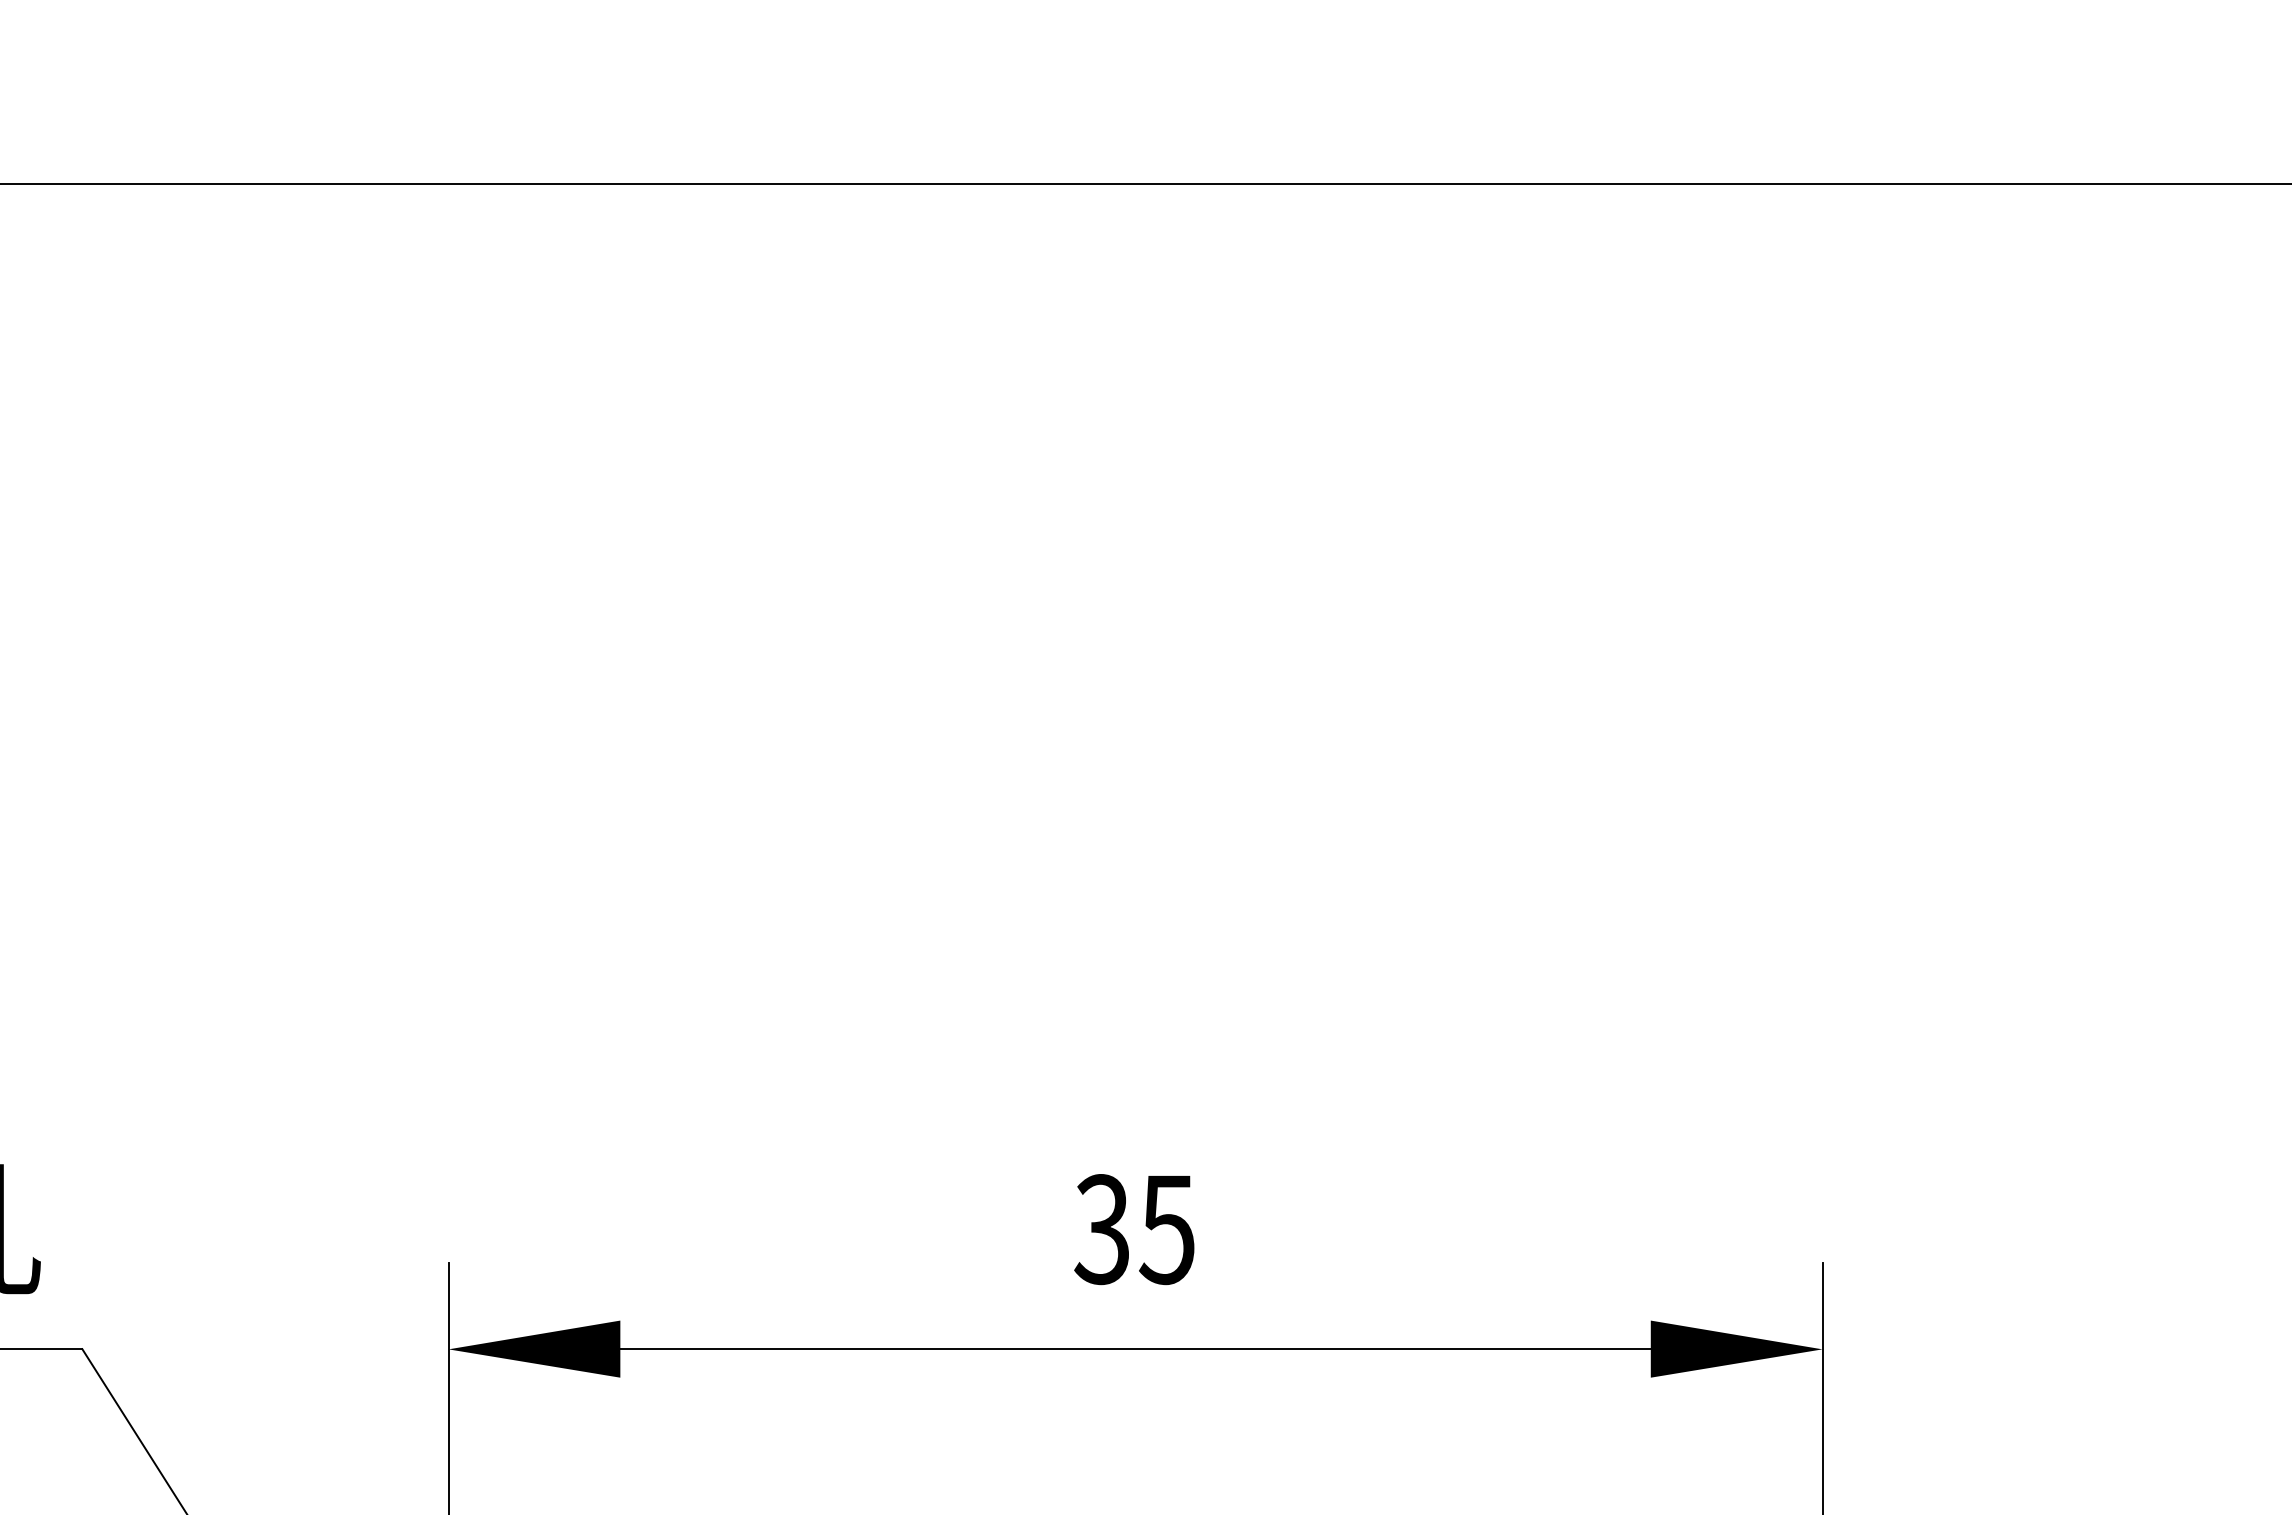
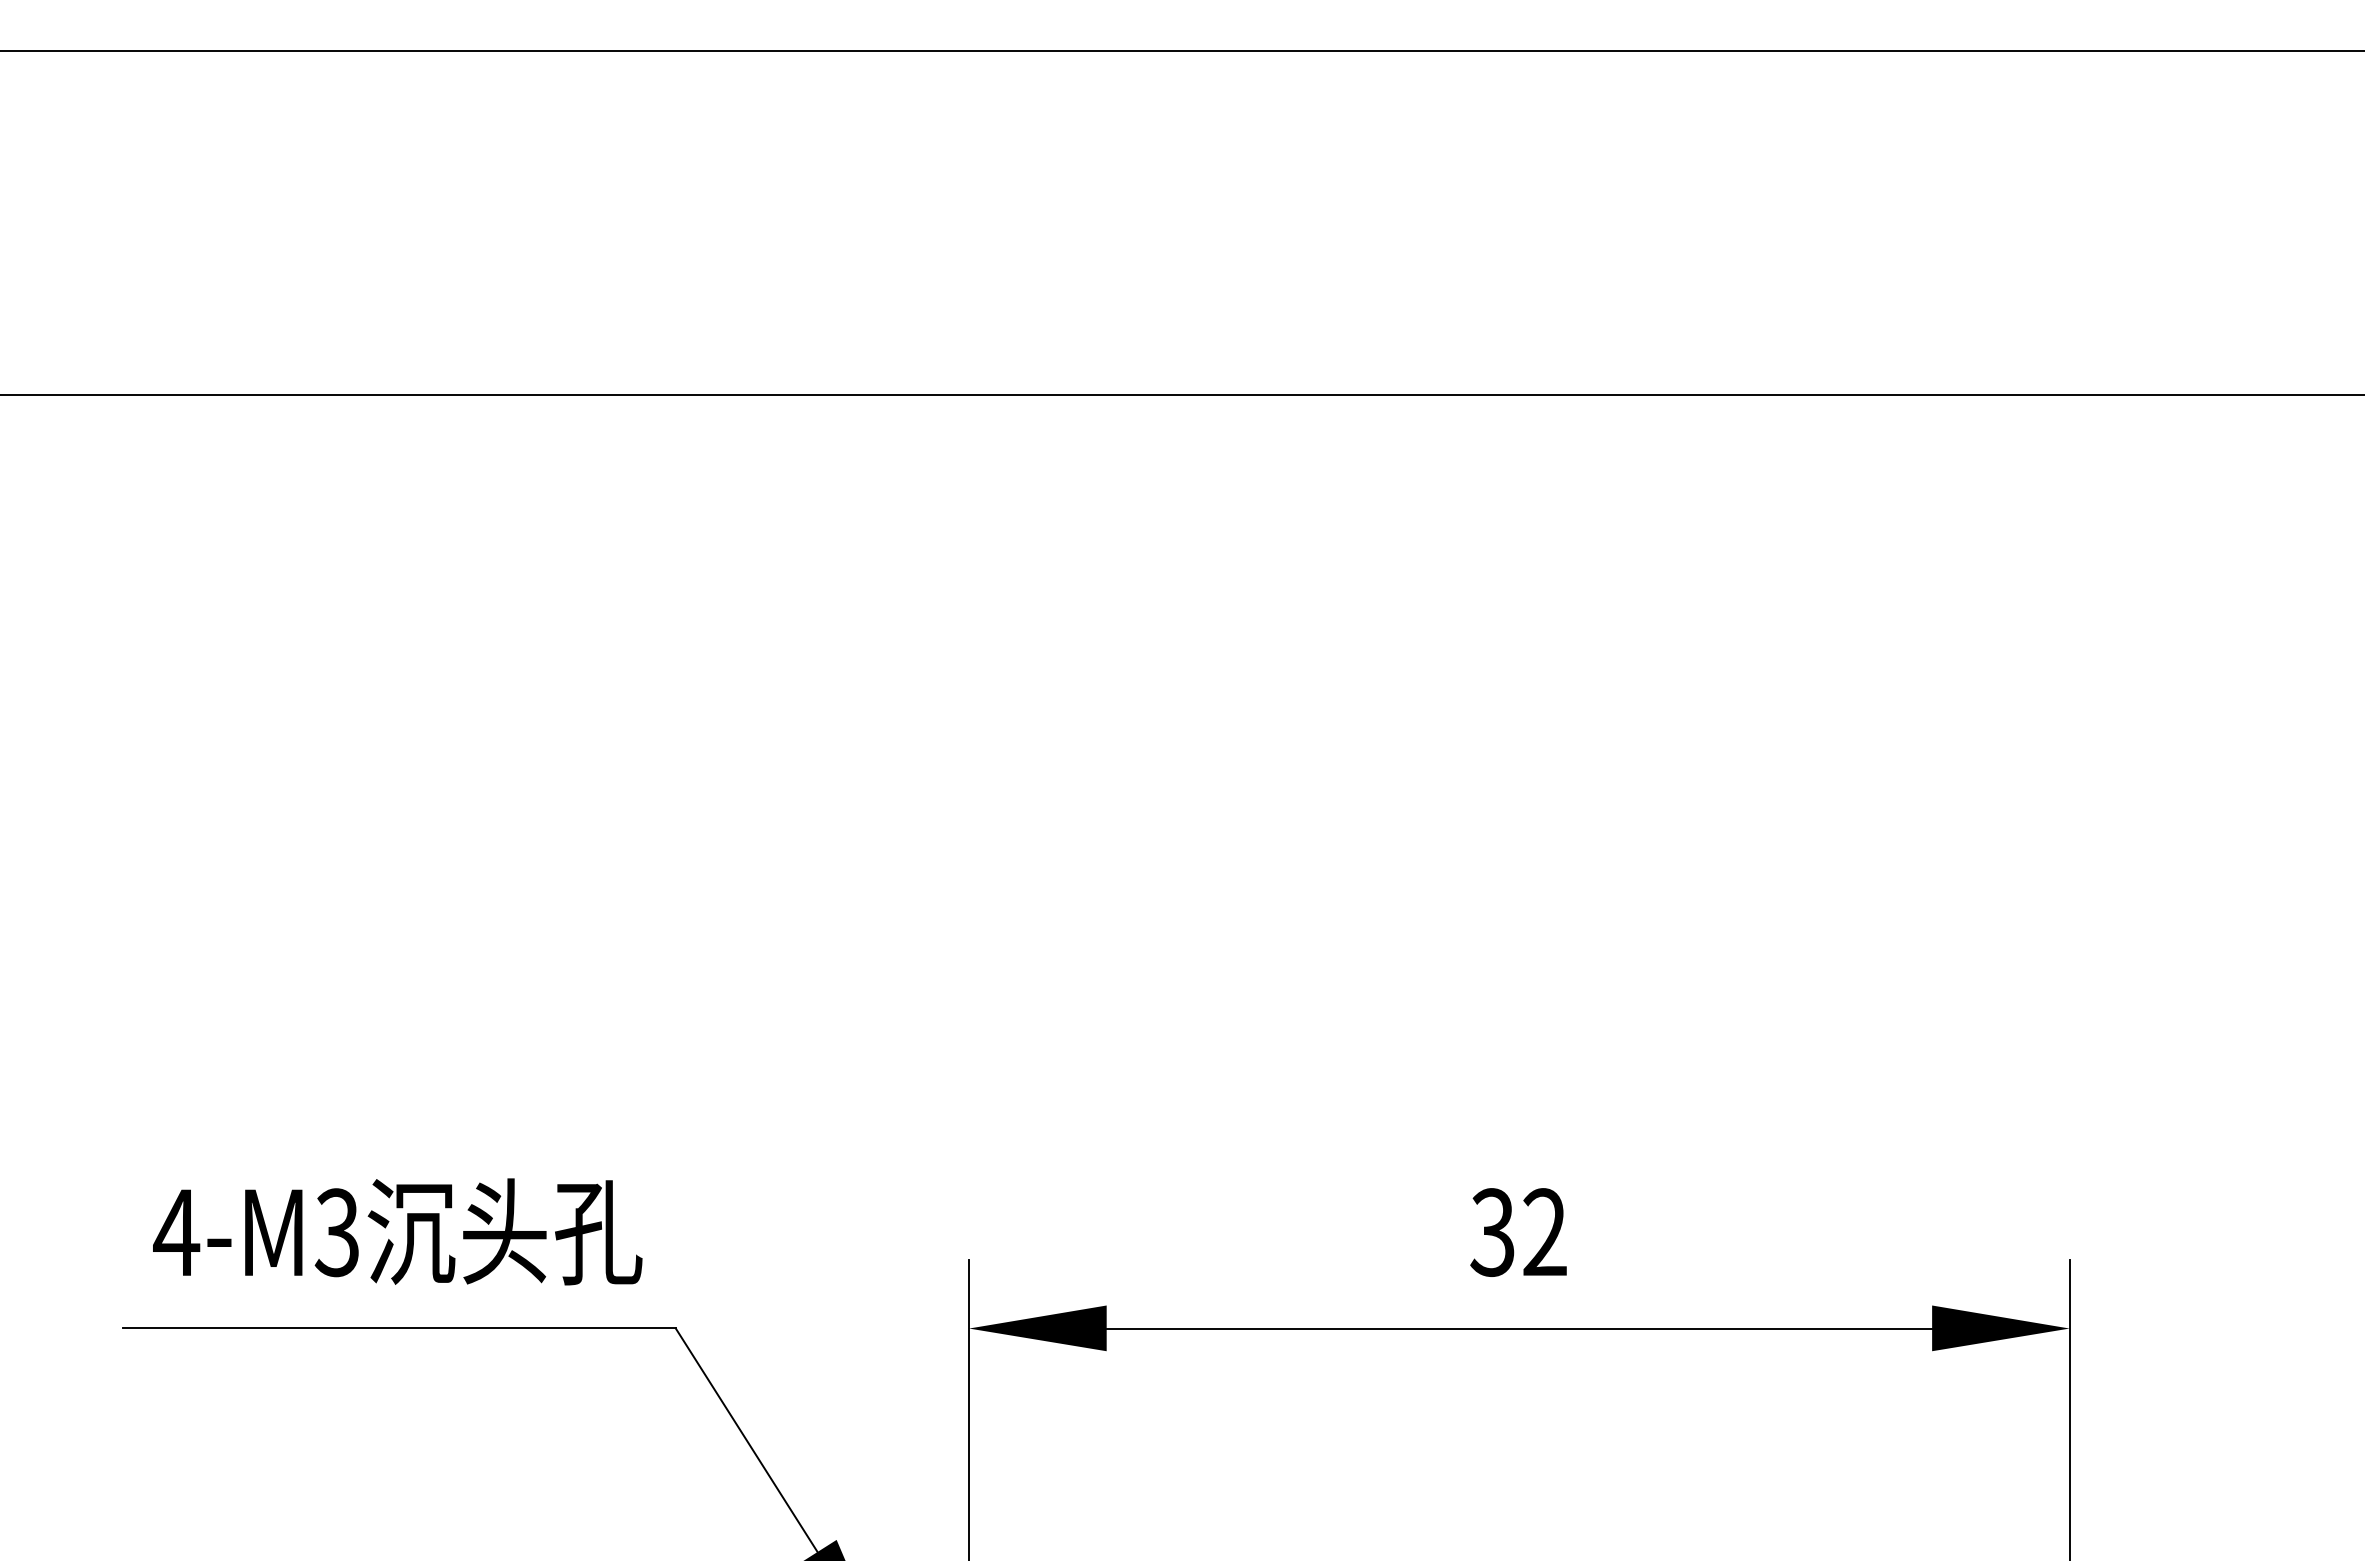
text: (1166, 1229) -> (1544, 1232), 35 -> 32

